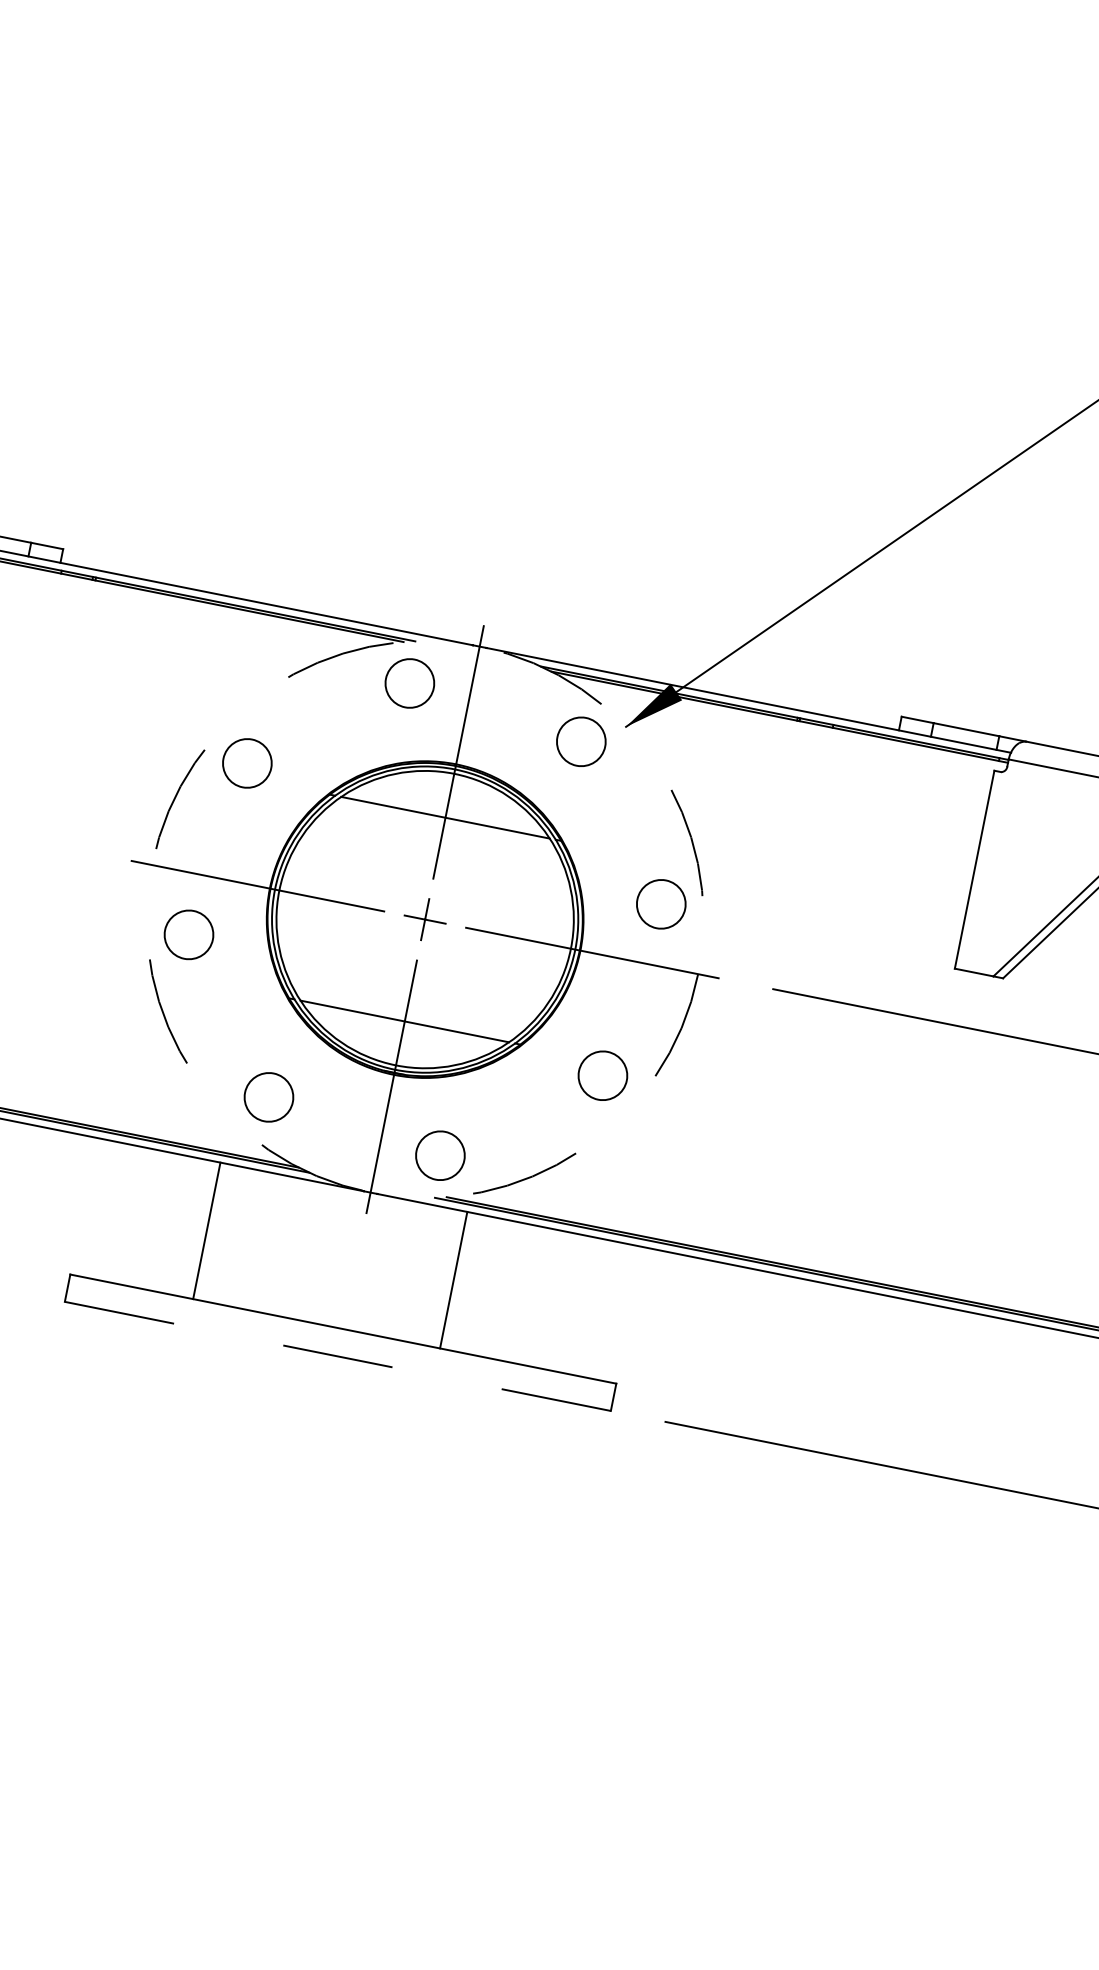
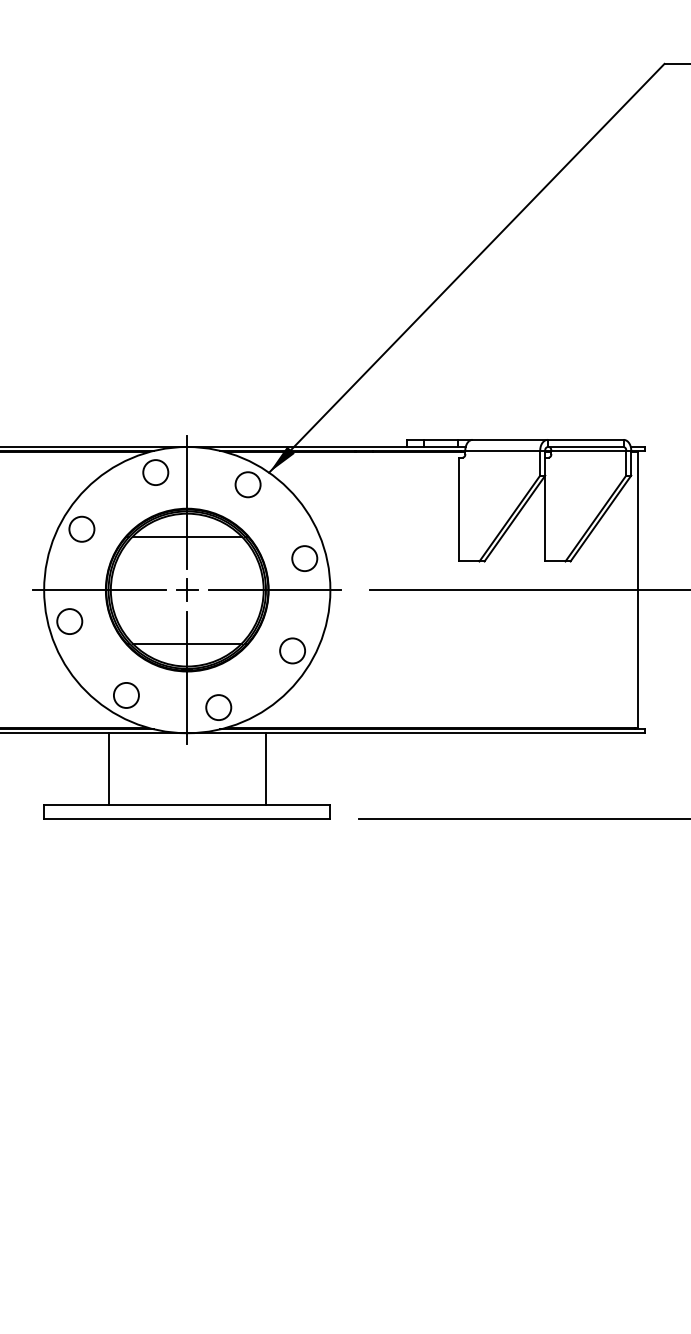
circle: (425, 920) -> (187, 590), dashed -> solid
line: (452, 1279) -> (265, 768), moved
line: (338, 1357) -> (187, 819), dashed -> solid

